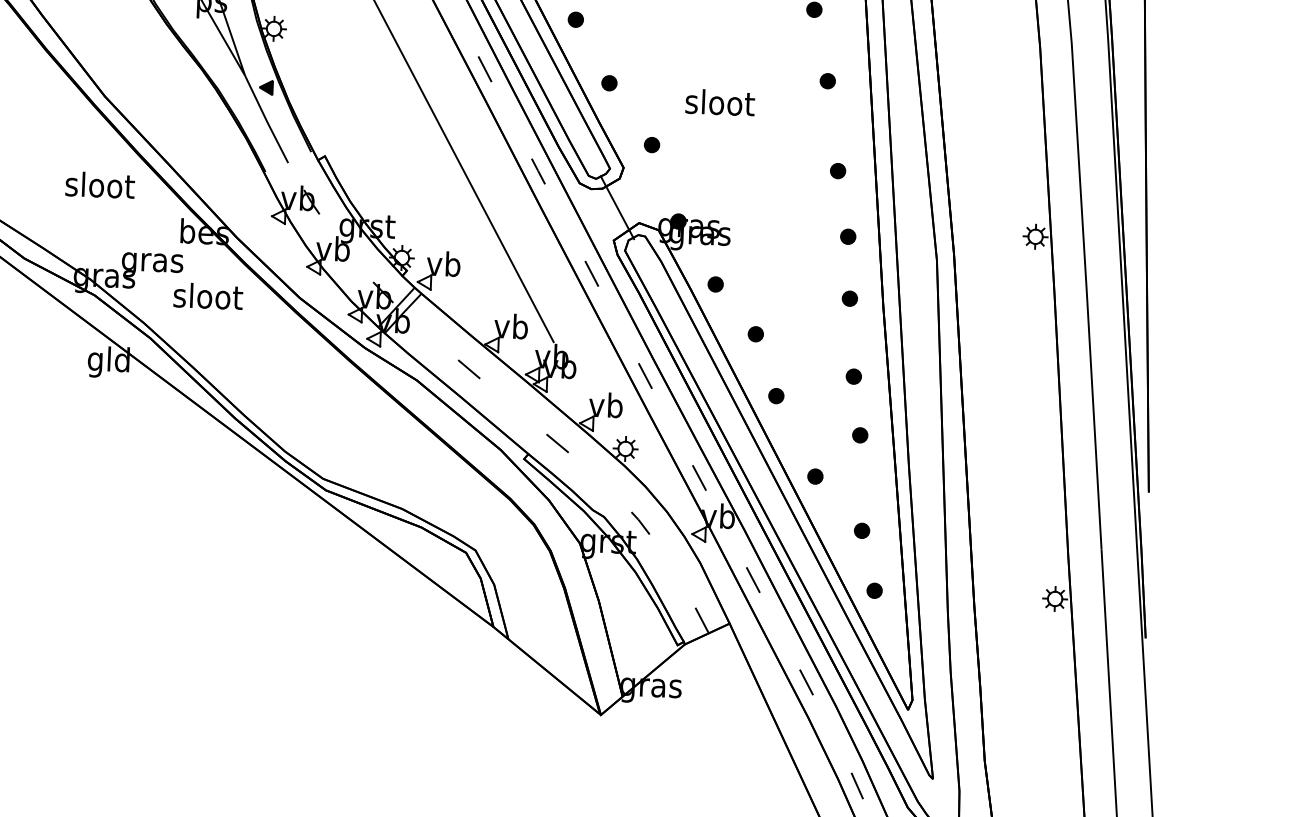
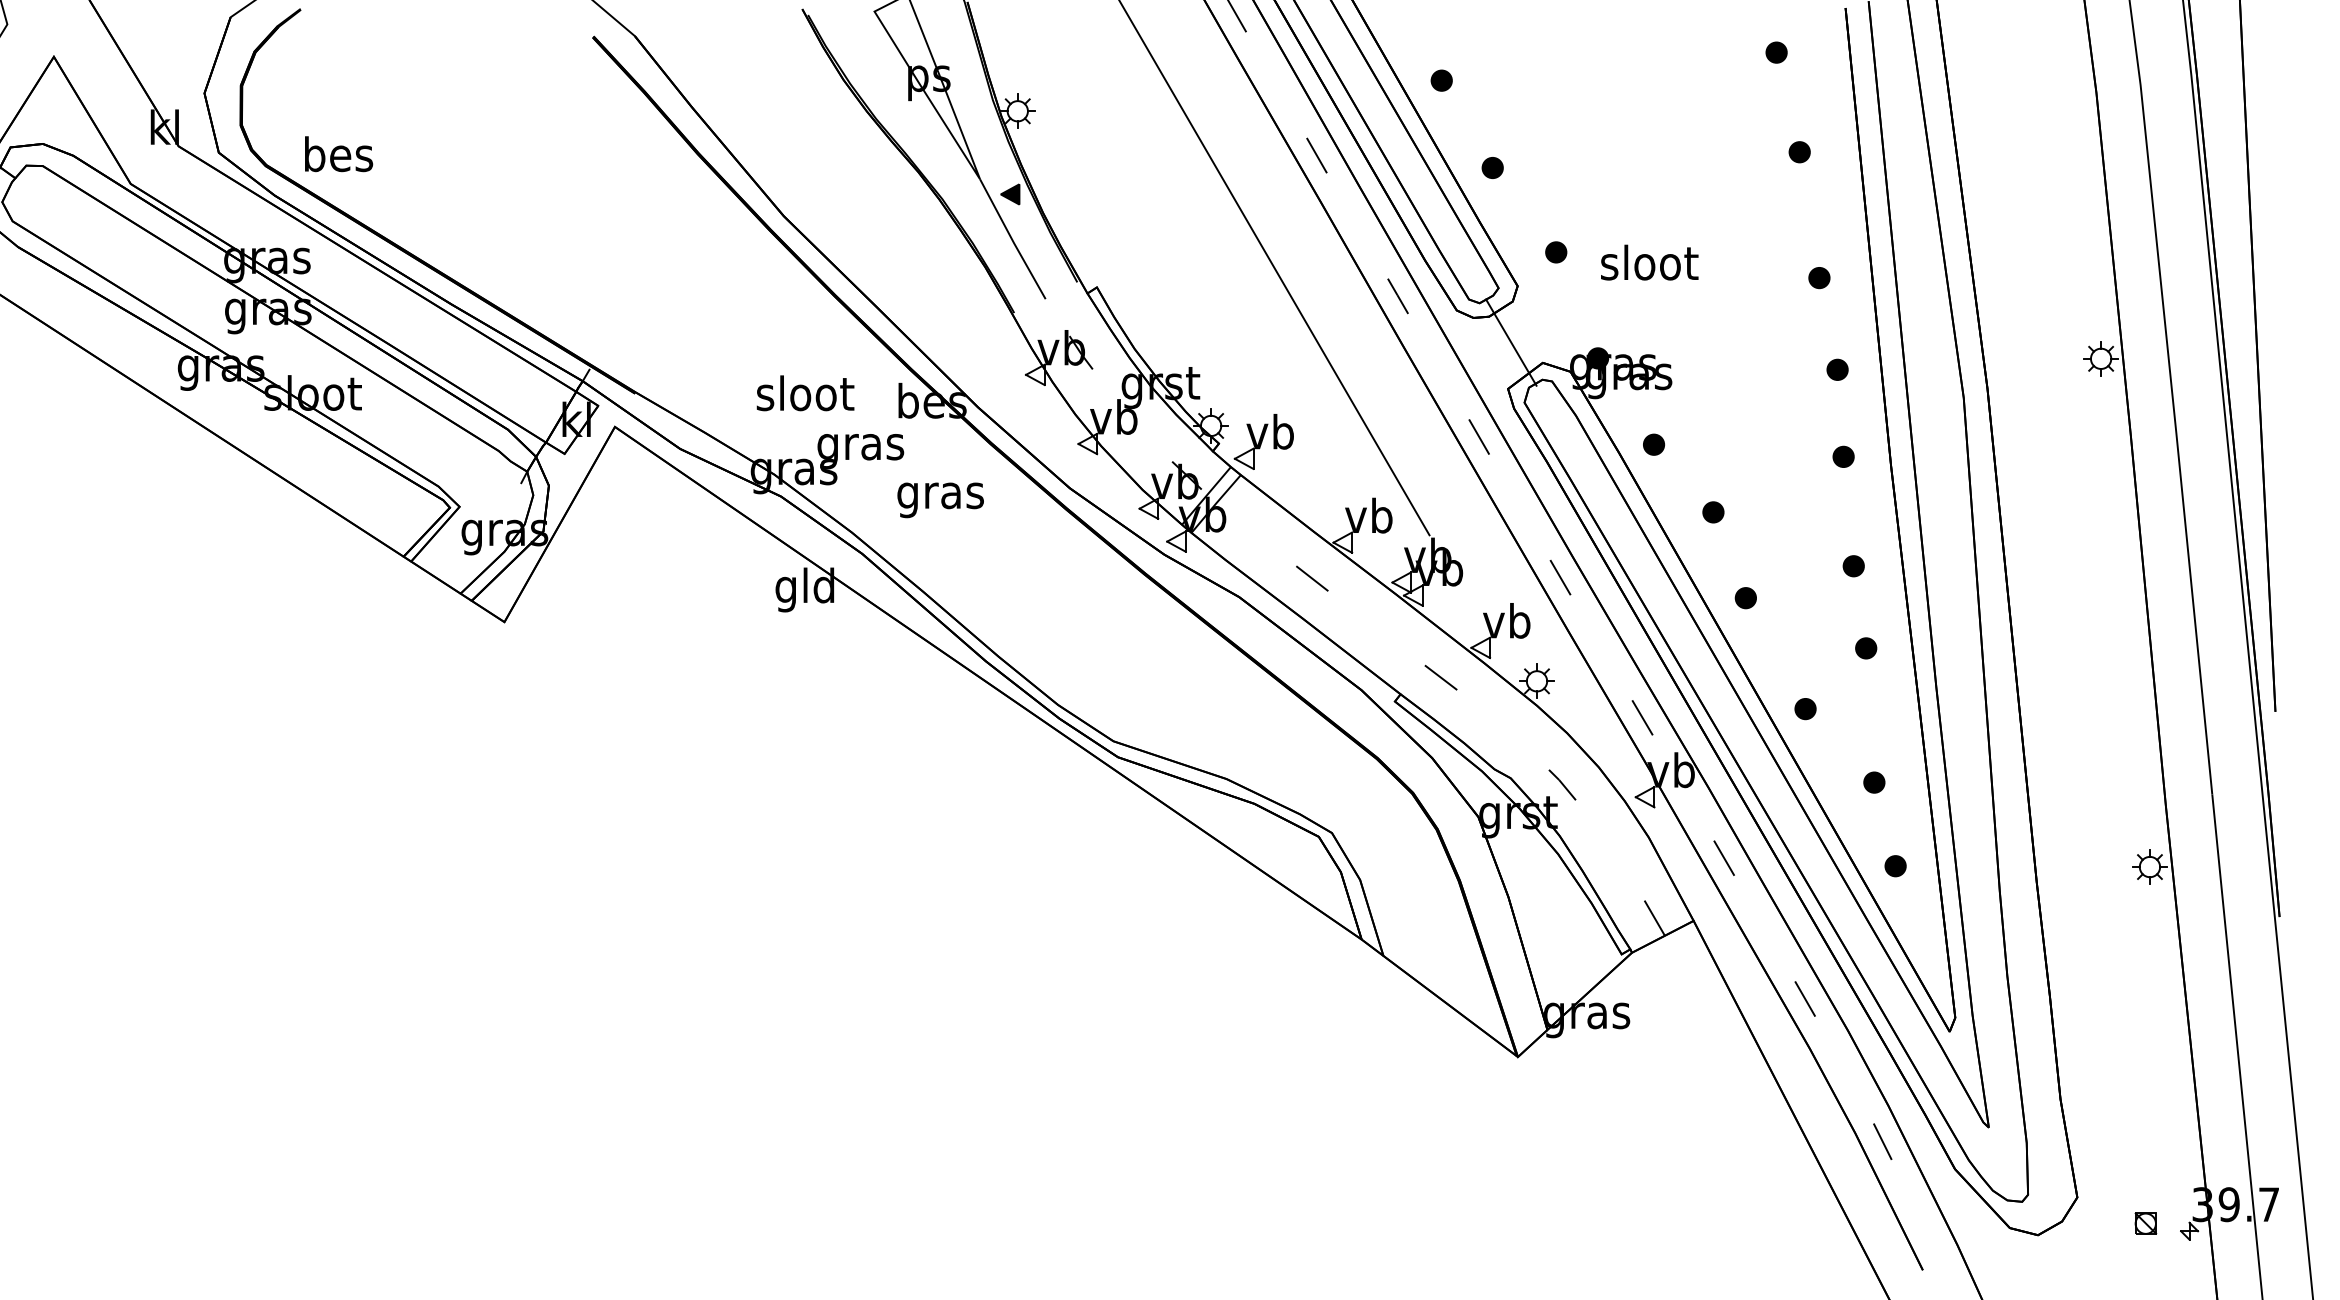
text: (720, 102) -> (1649, 262), moved
text: (100, 185) -> (805, 393), moved
text: (207, 299) -> (940, 495), sloot -> gras

